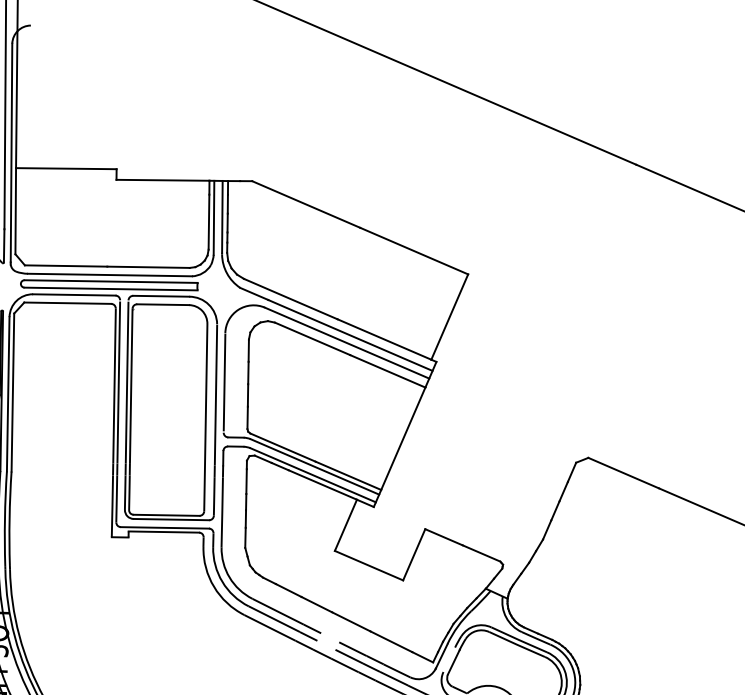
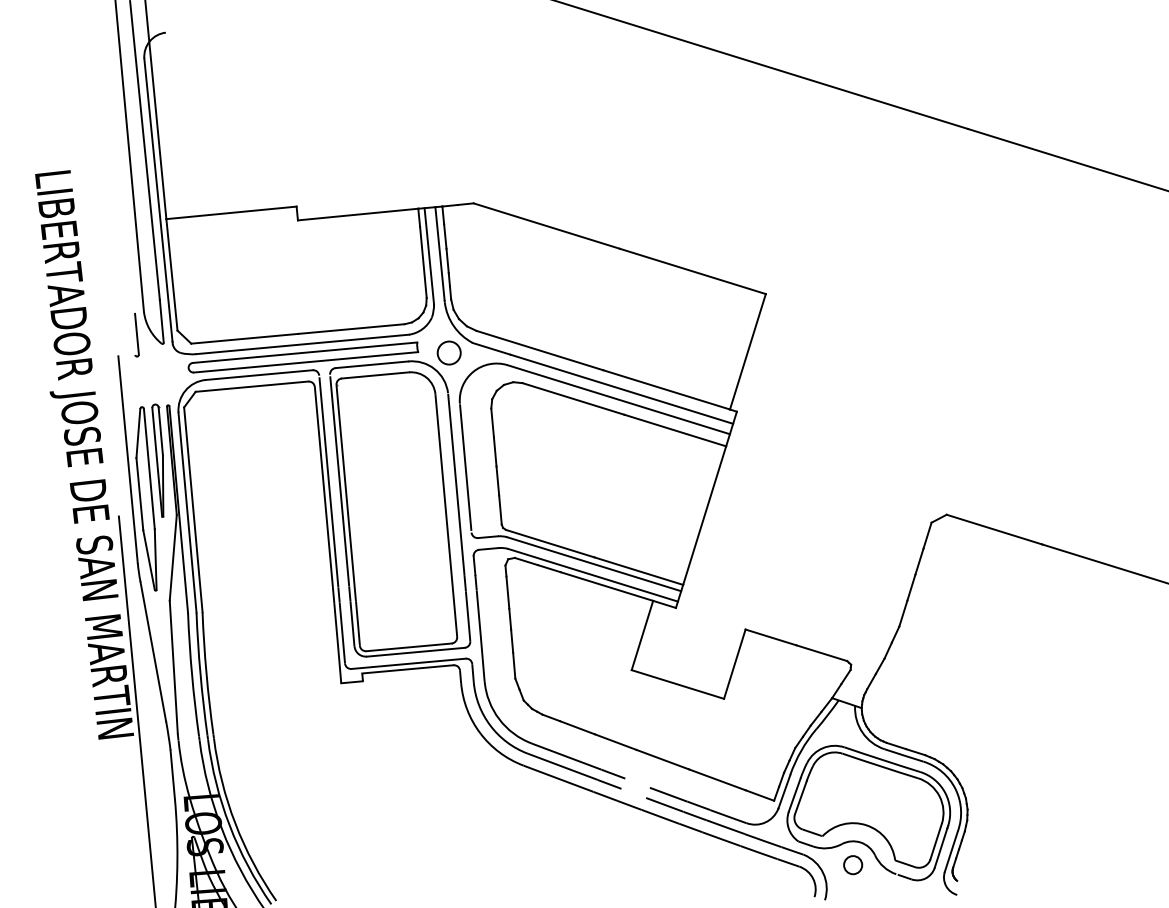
circle: (220, 293) -> (448, 352), added
line: (449, 659) -> (794, 794), added

